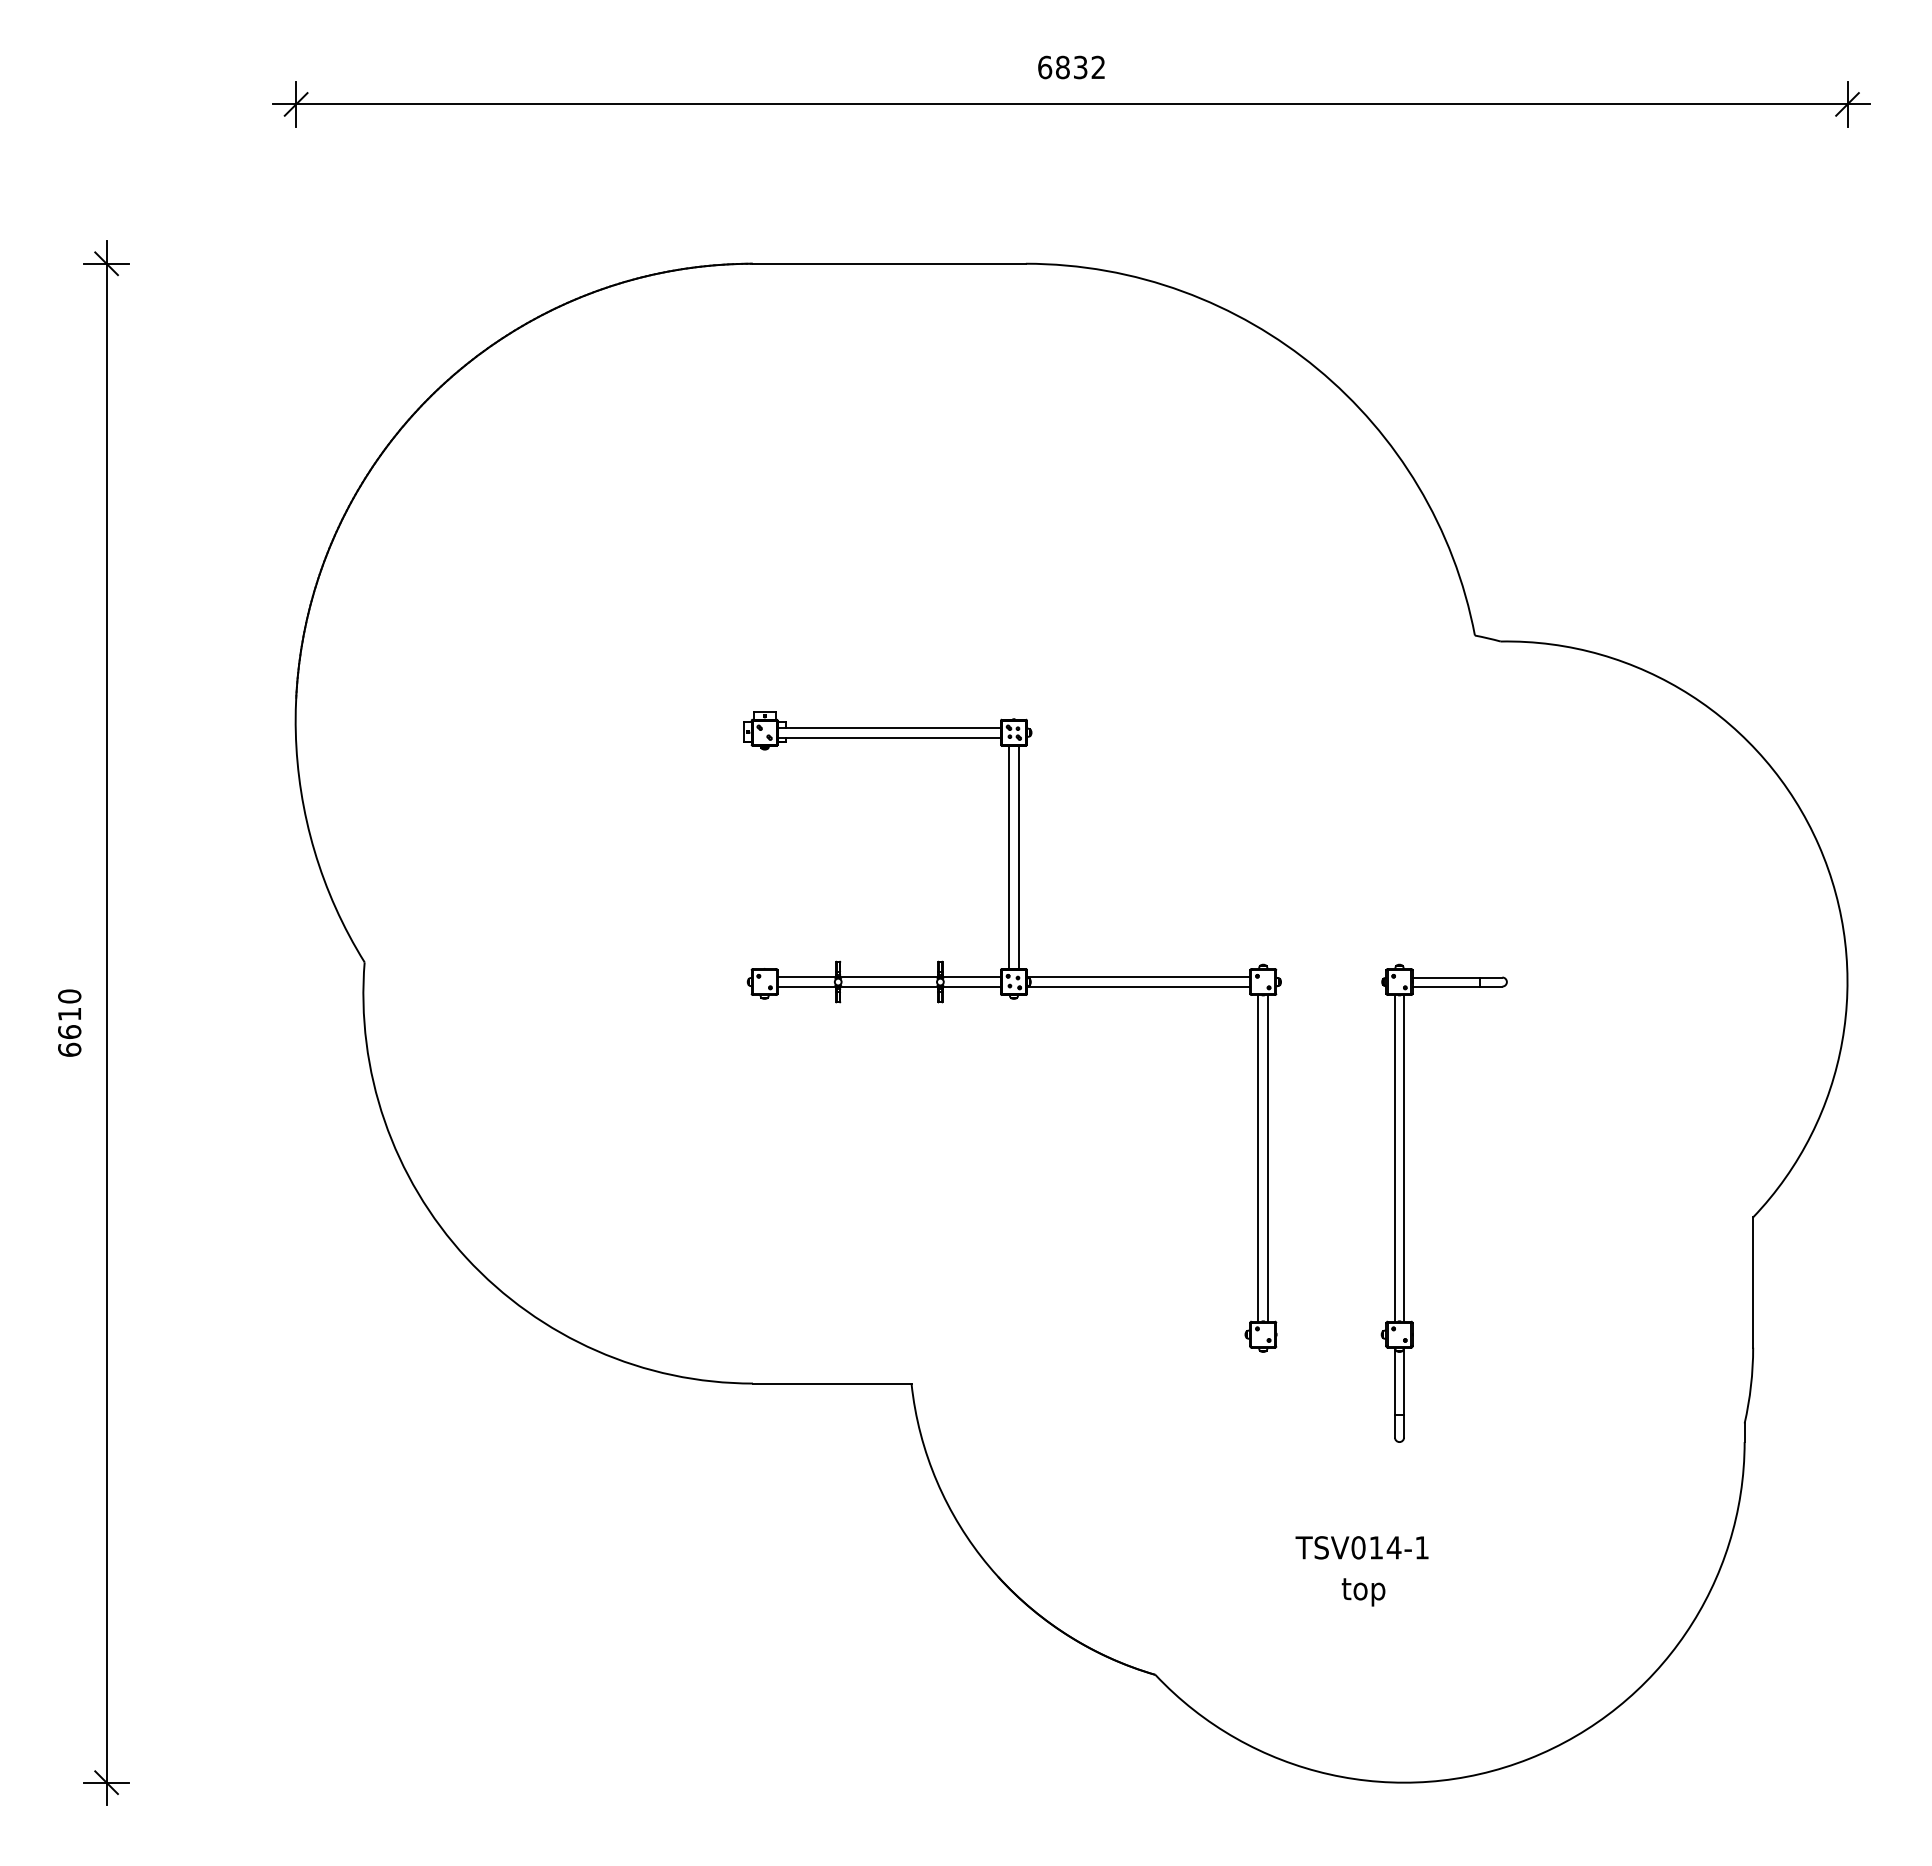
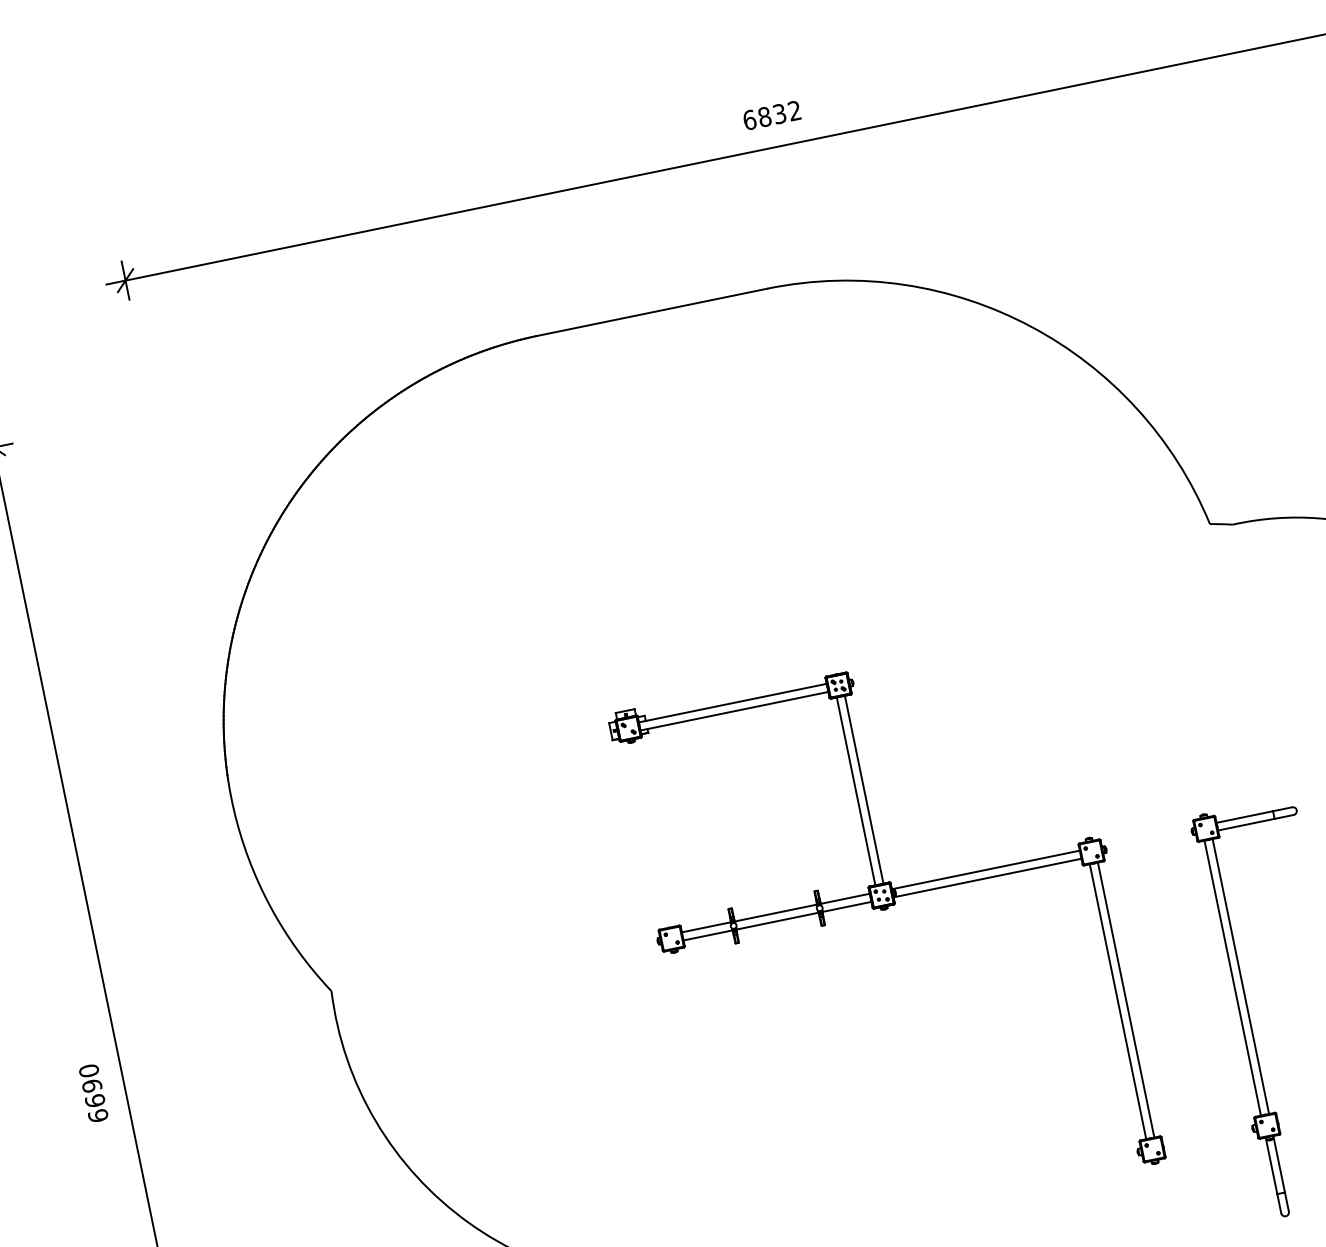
text: (69, 1014) -> (92, 1086), 6610 -> 6690

